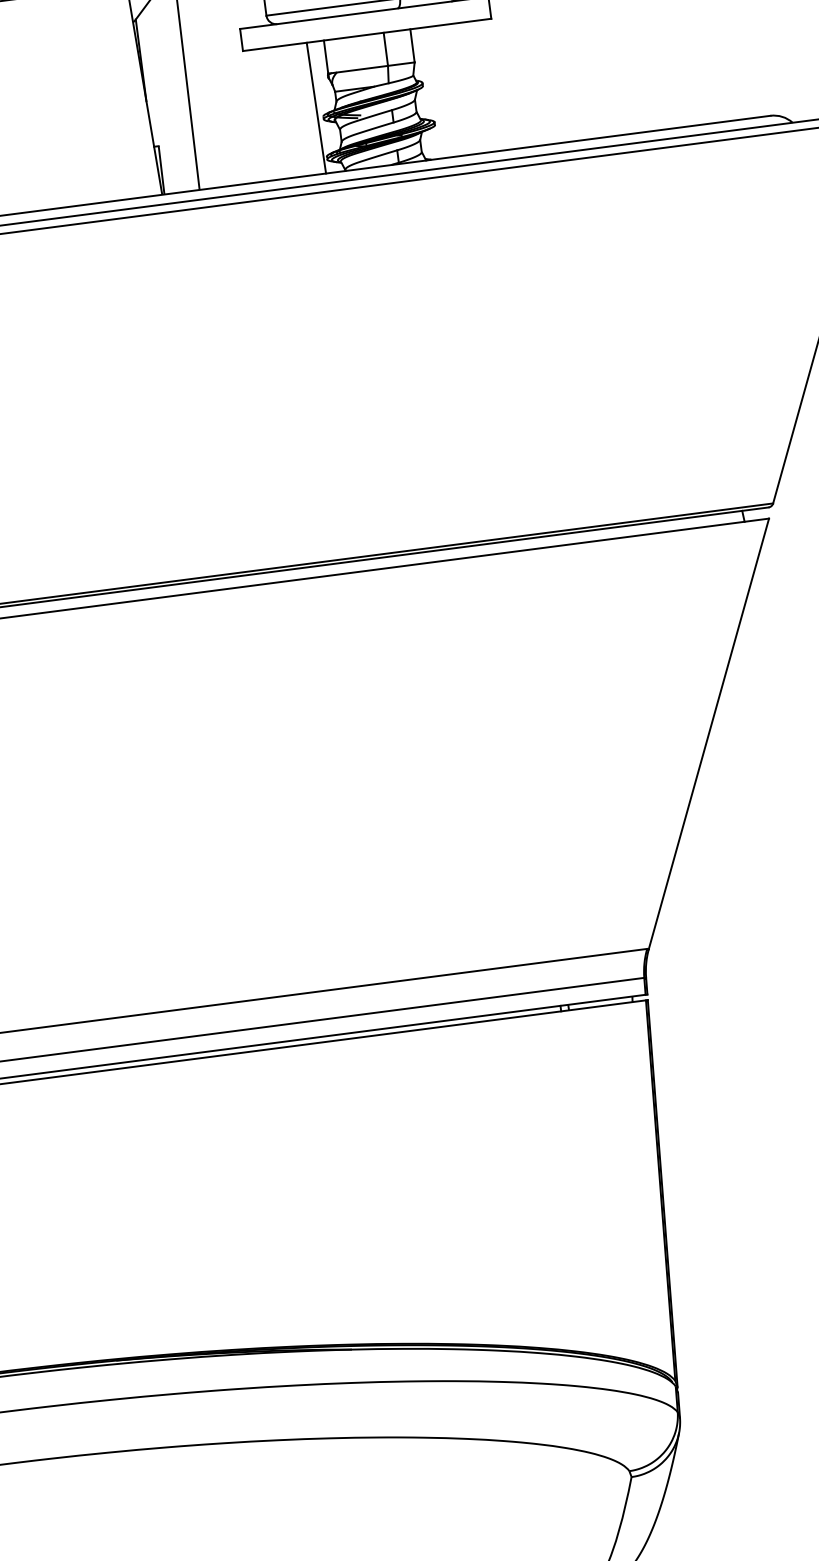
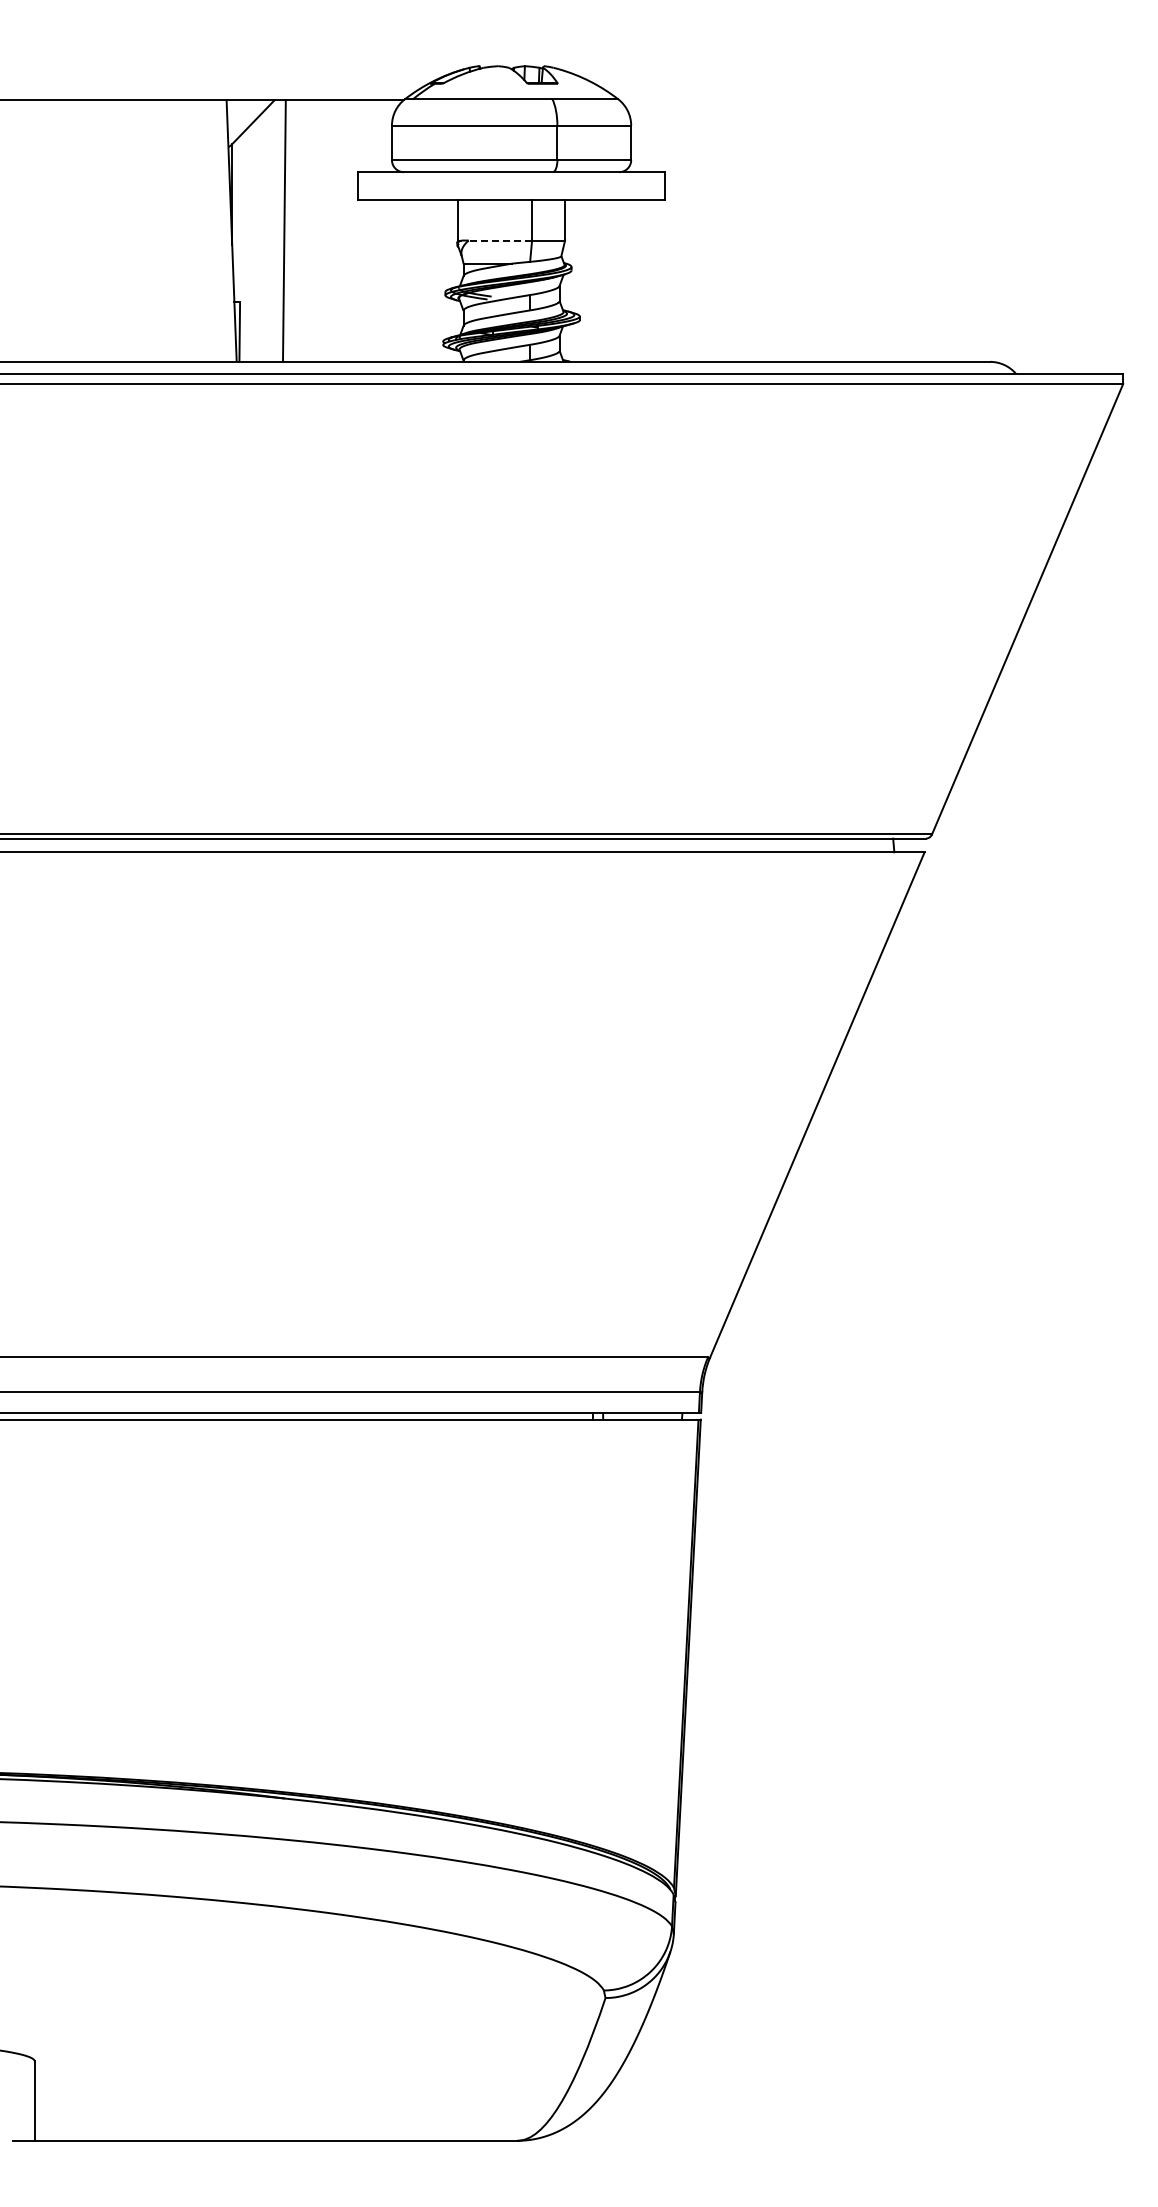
line: (362, 69) -> (500, 240), solid -> dashed
line: (315, 108) -> (437, 280), removed

